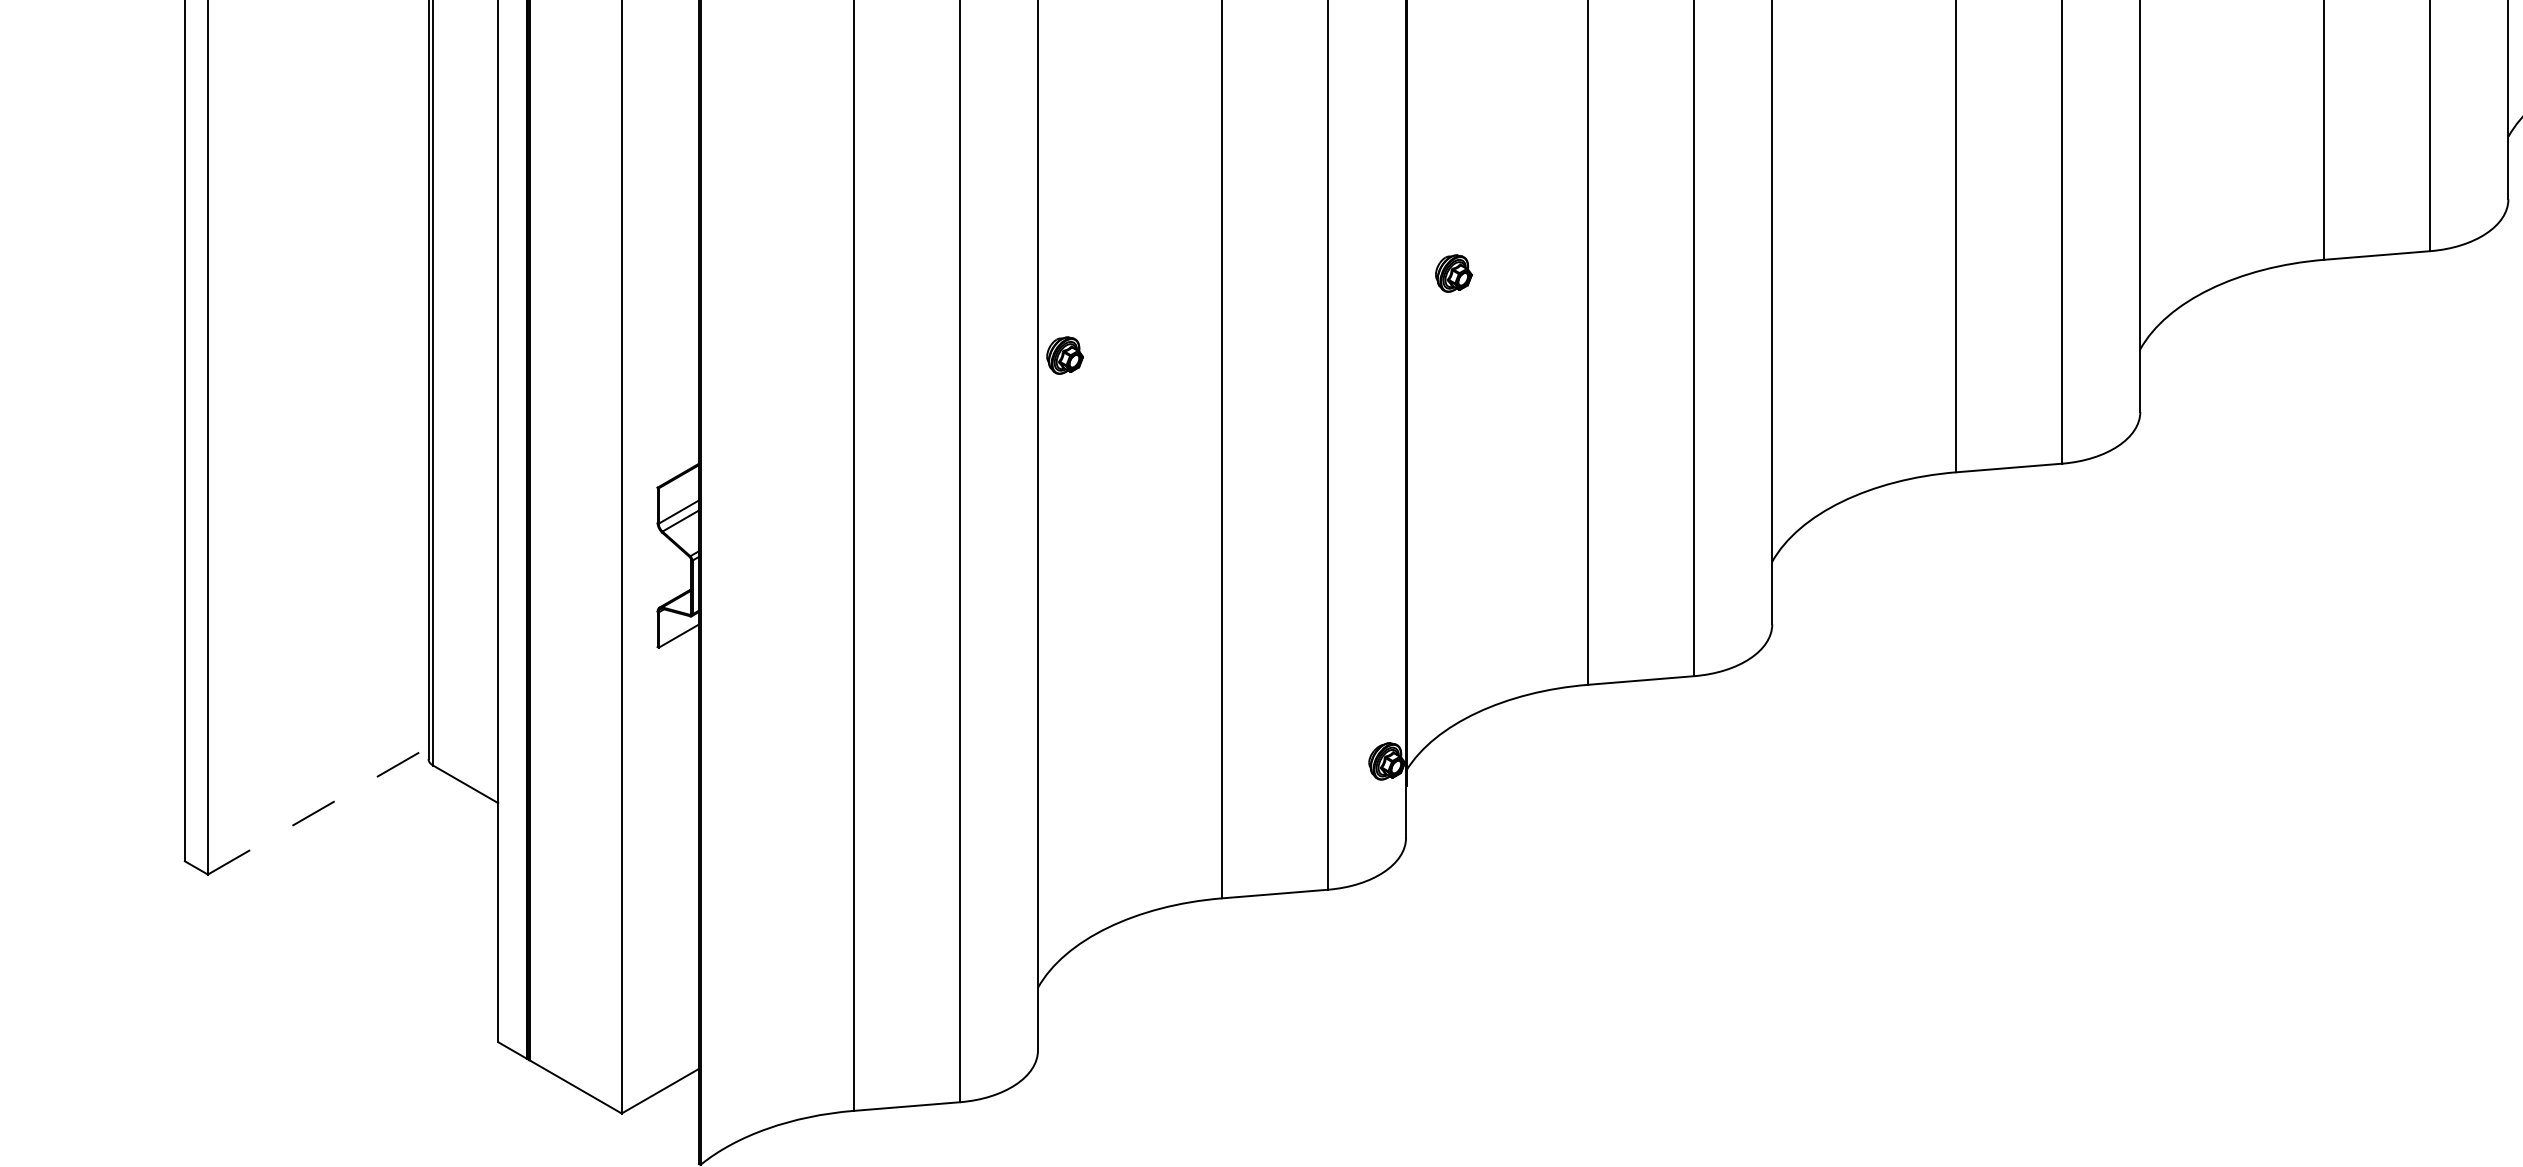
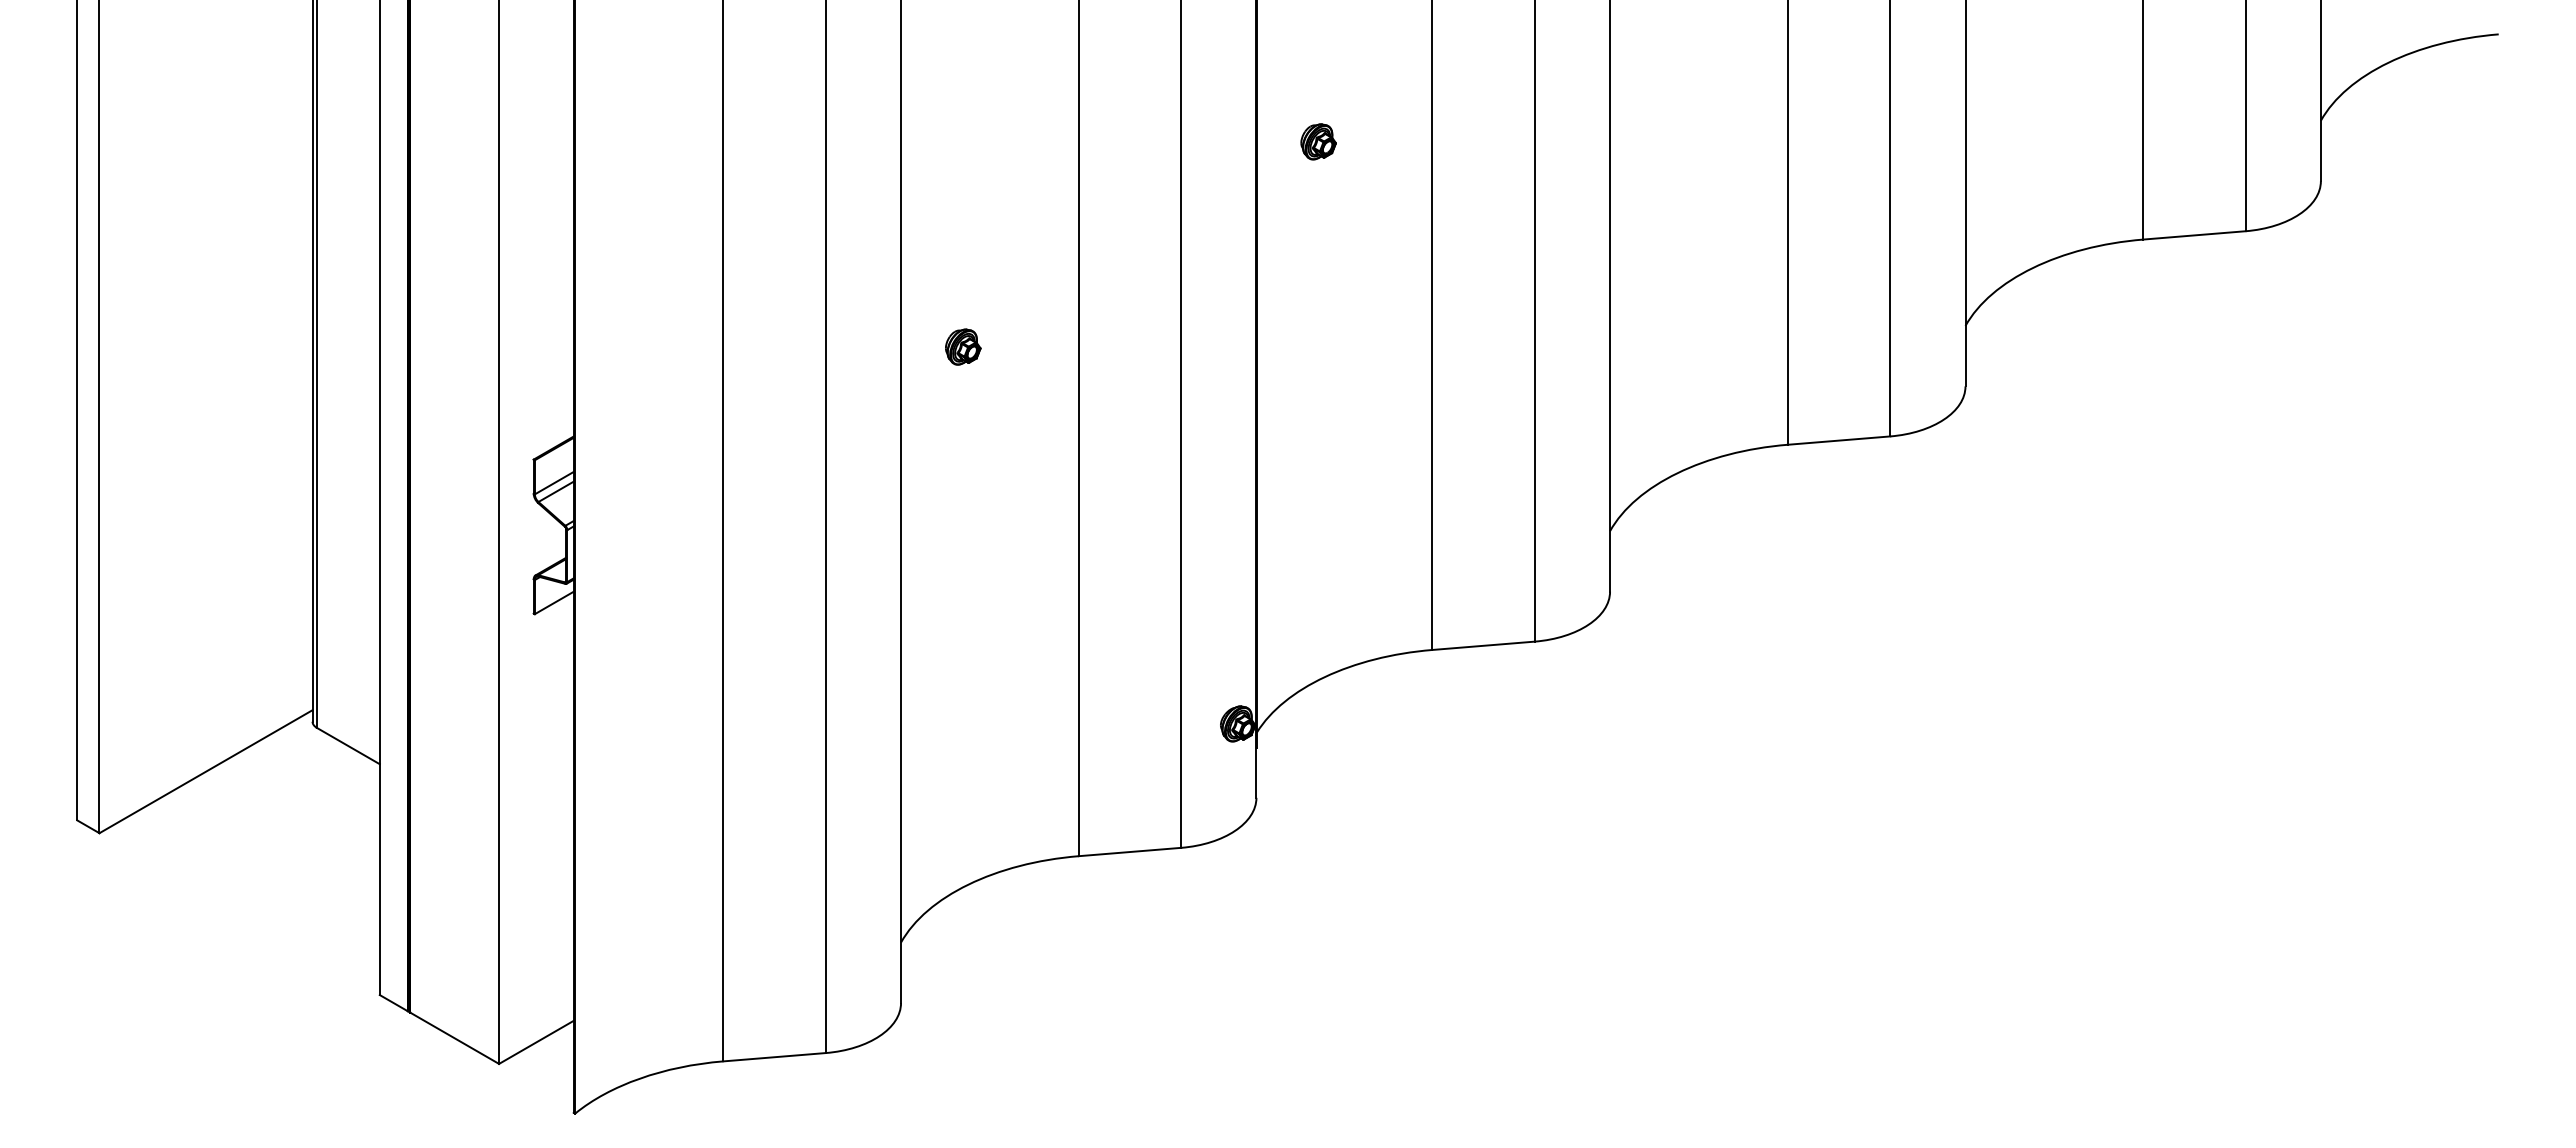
part: (1453, 273) -> (1318, 141), moved
part: (1065, 354) -> (963, 346), moved
line: (318, 810) -> (206, 771), dashed -> solid

